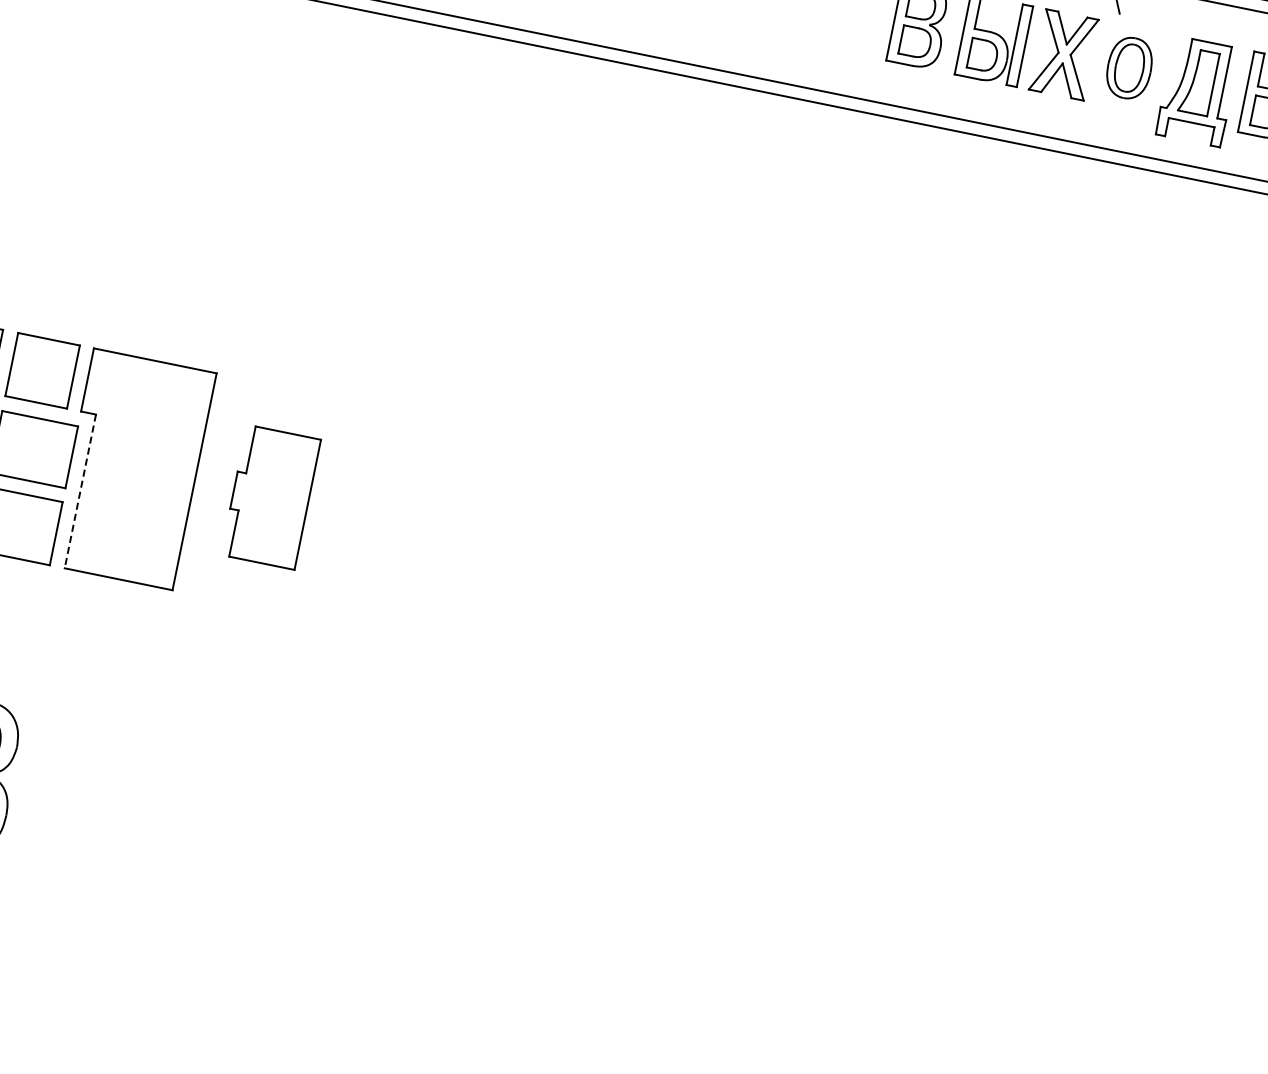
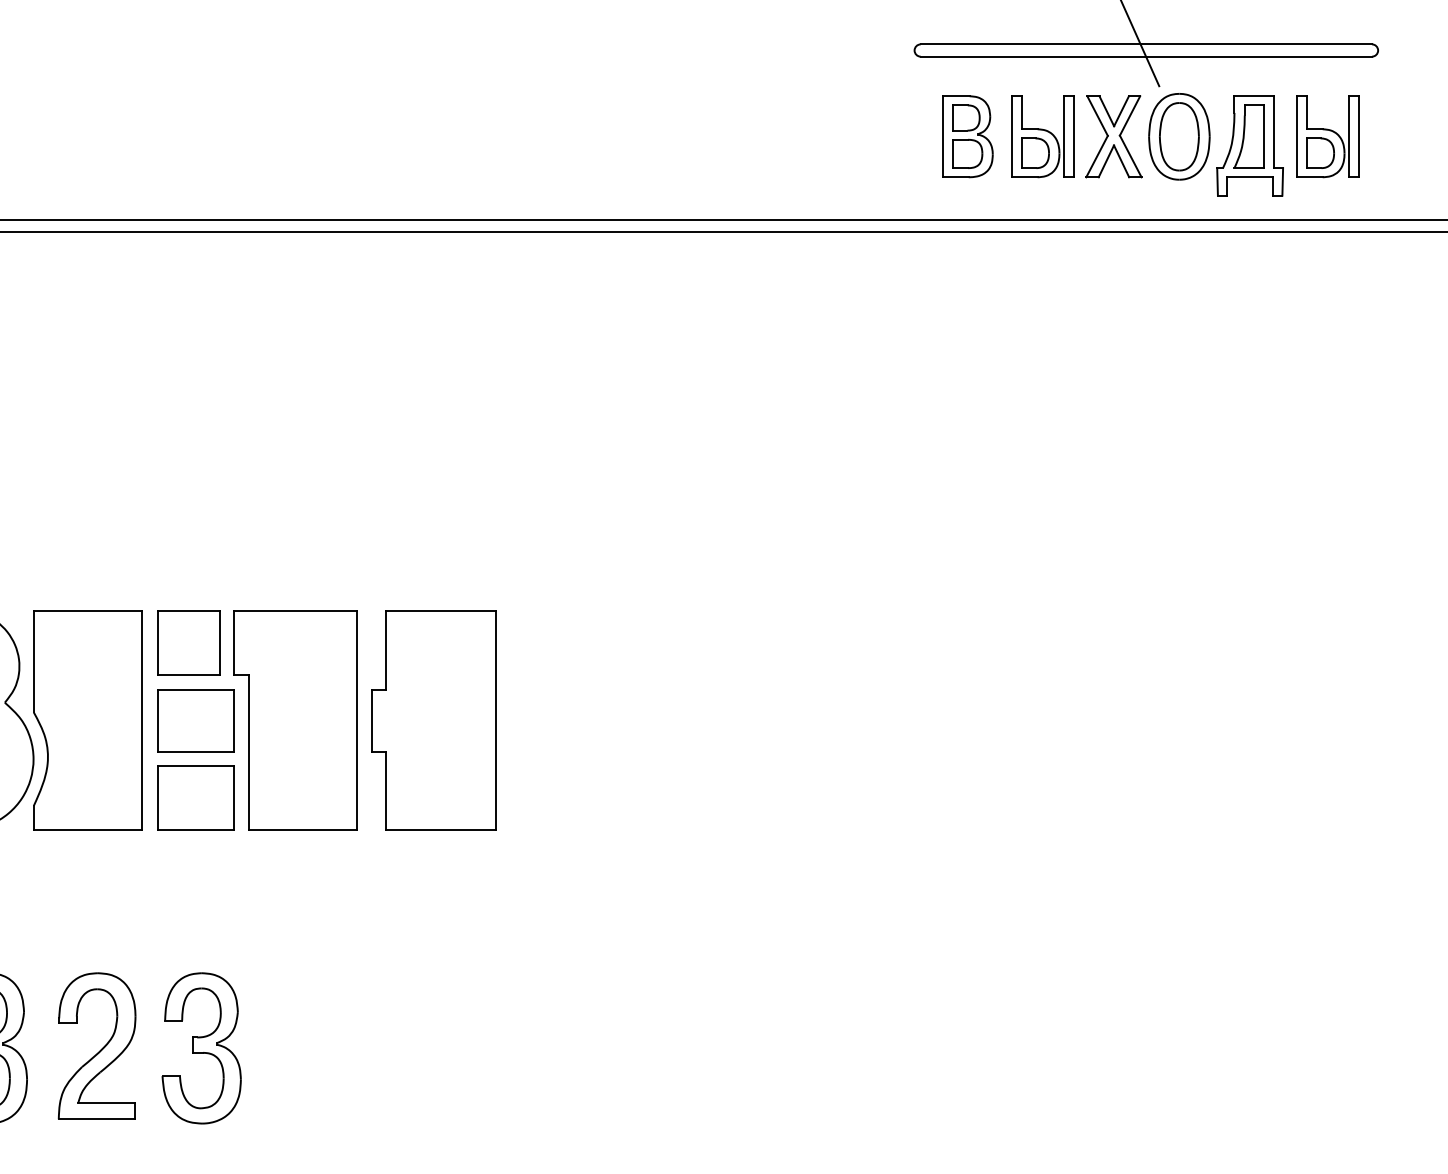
part: (1129, 67) -> (1179, 136), size x1.43
line: (80, 491) -> (248, 752), dashed -> solid
part: (270, 497) -> (433, 720), size x1.67

